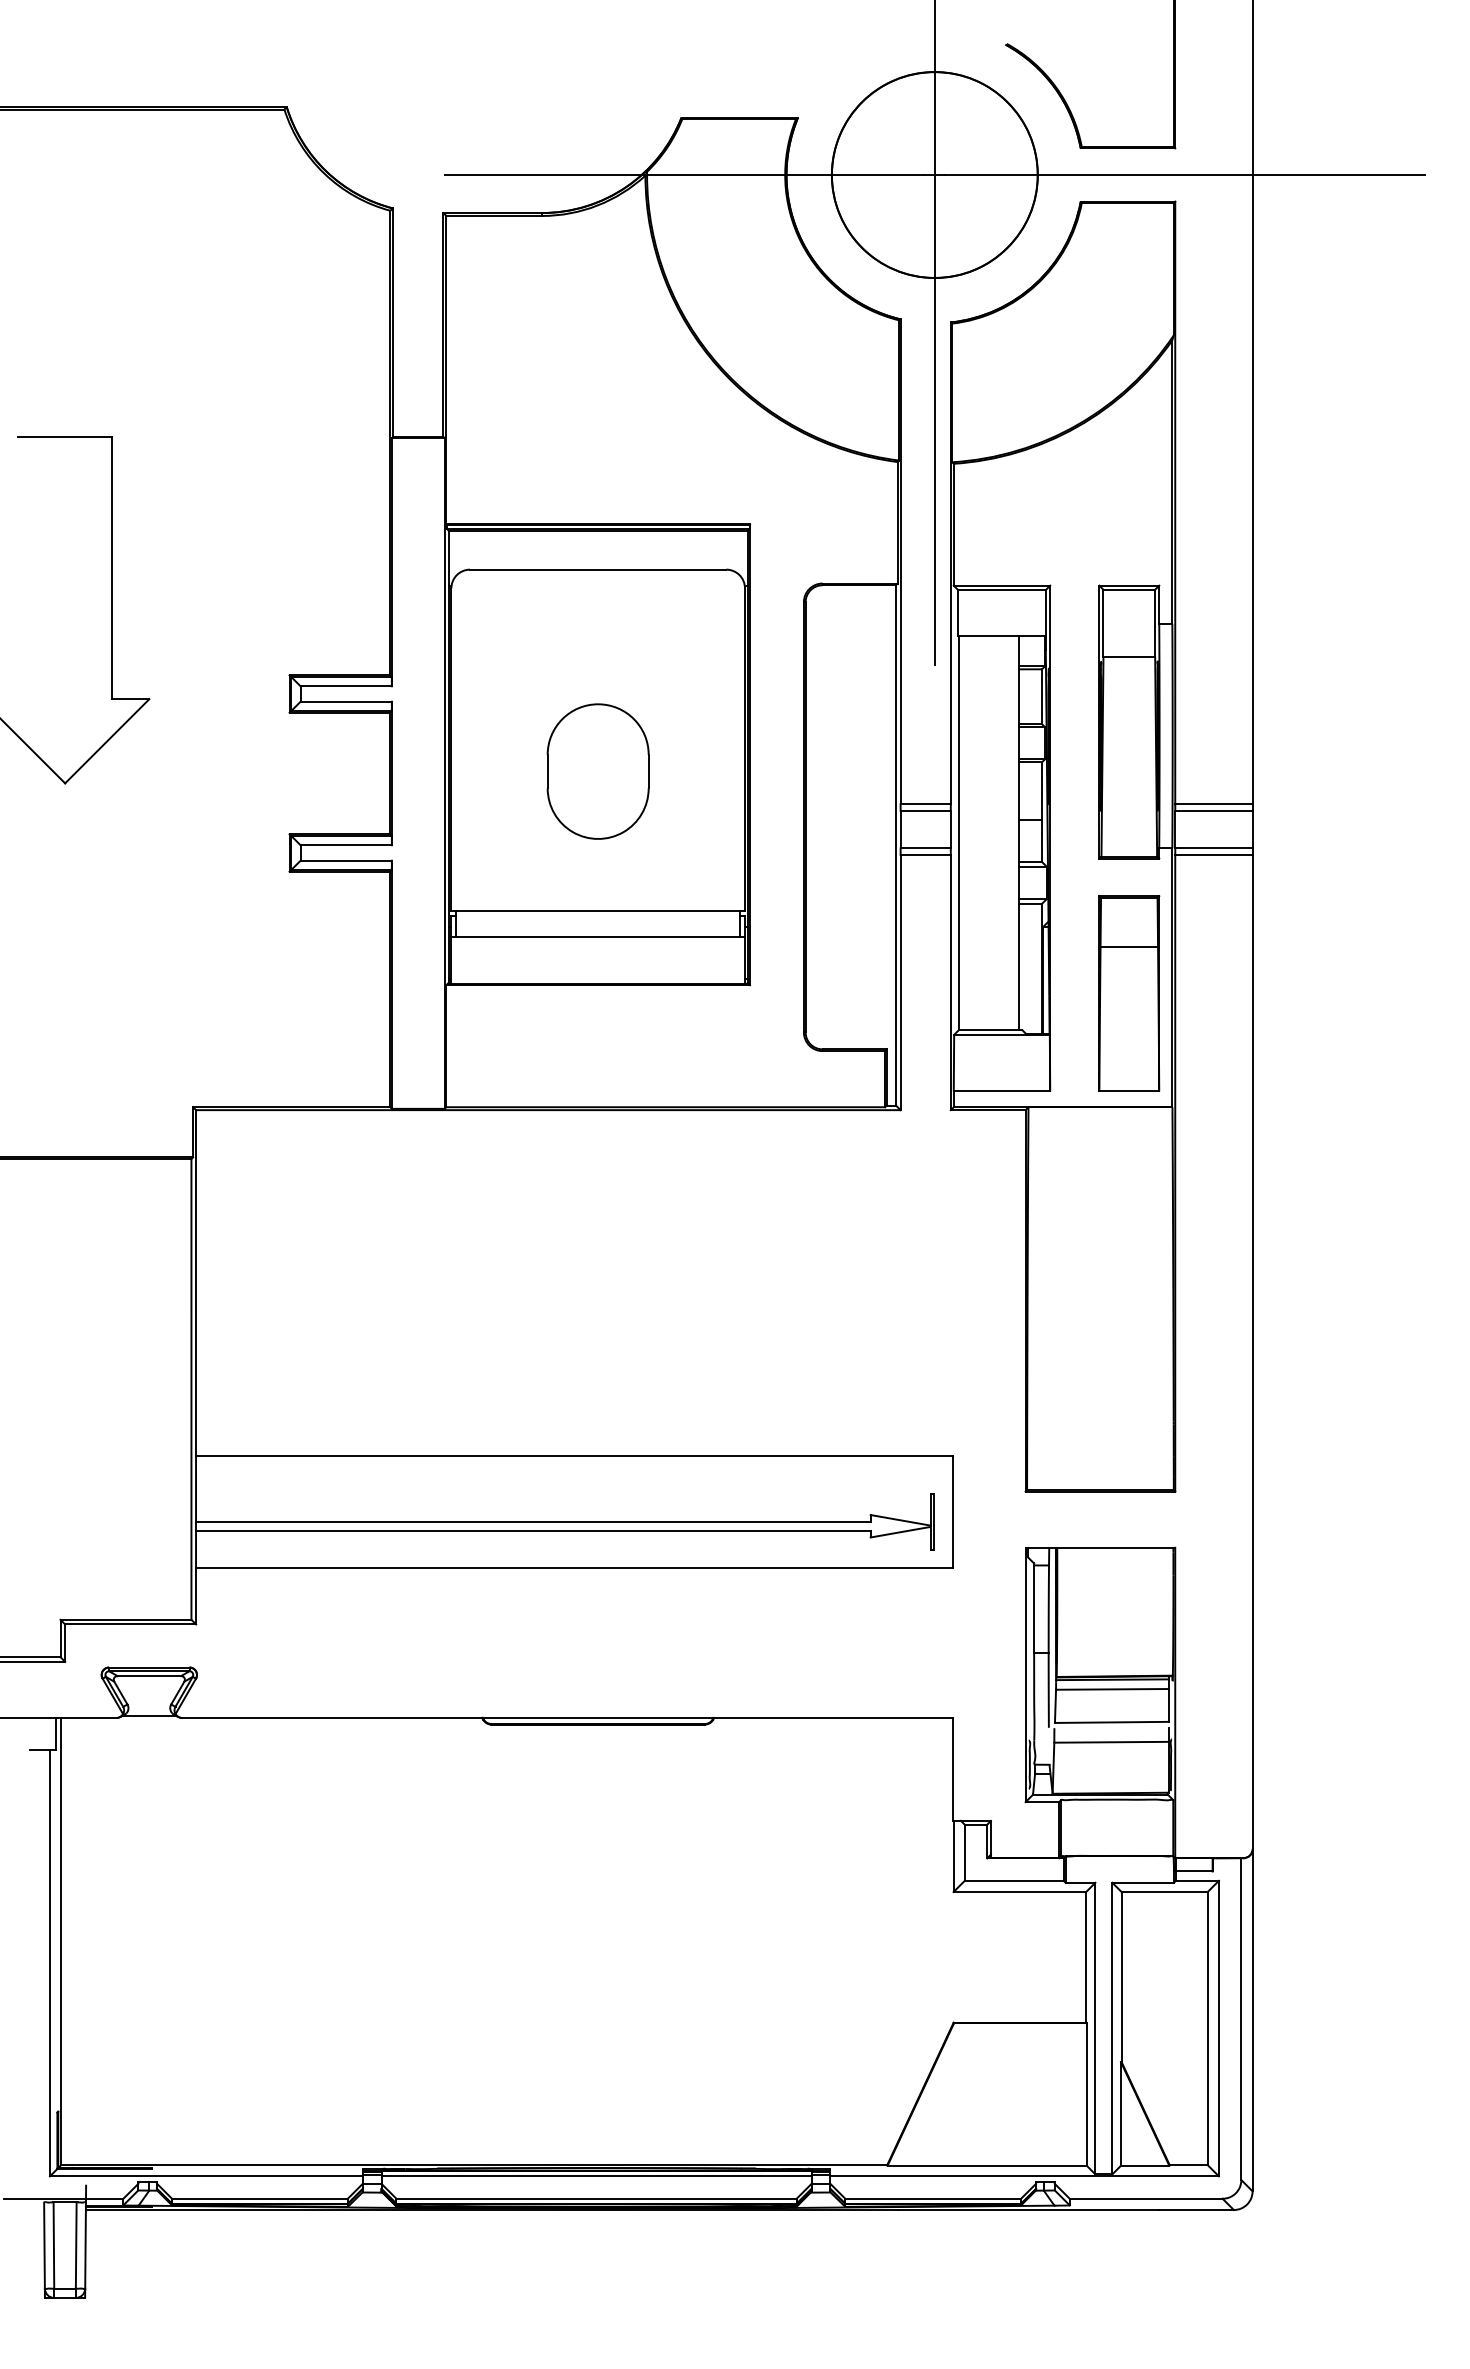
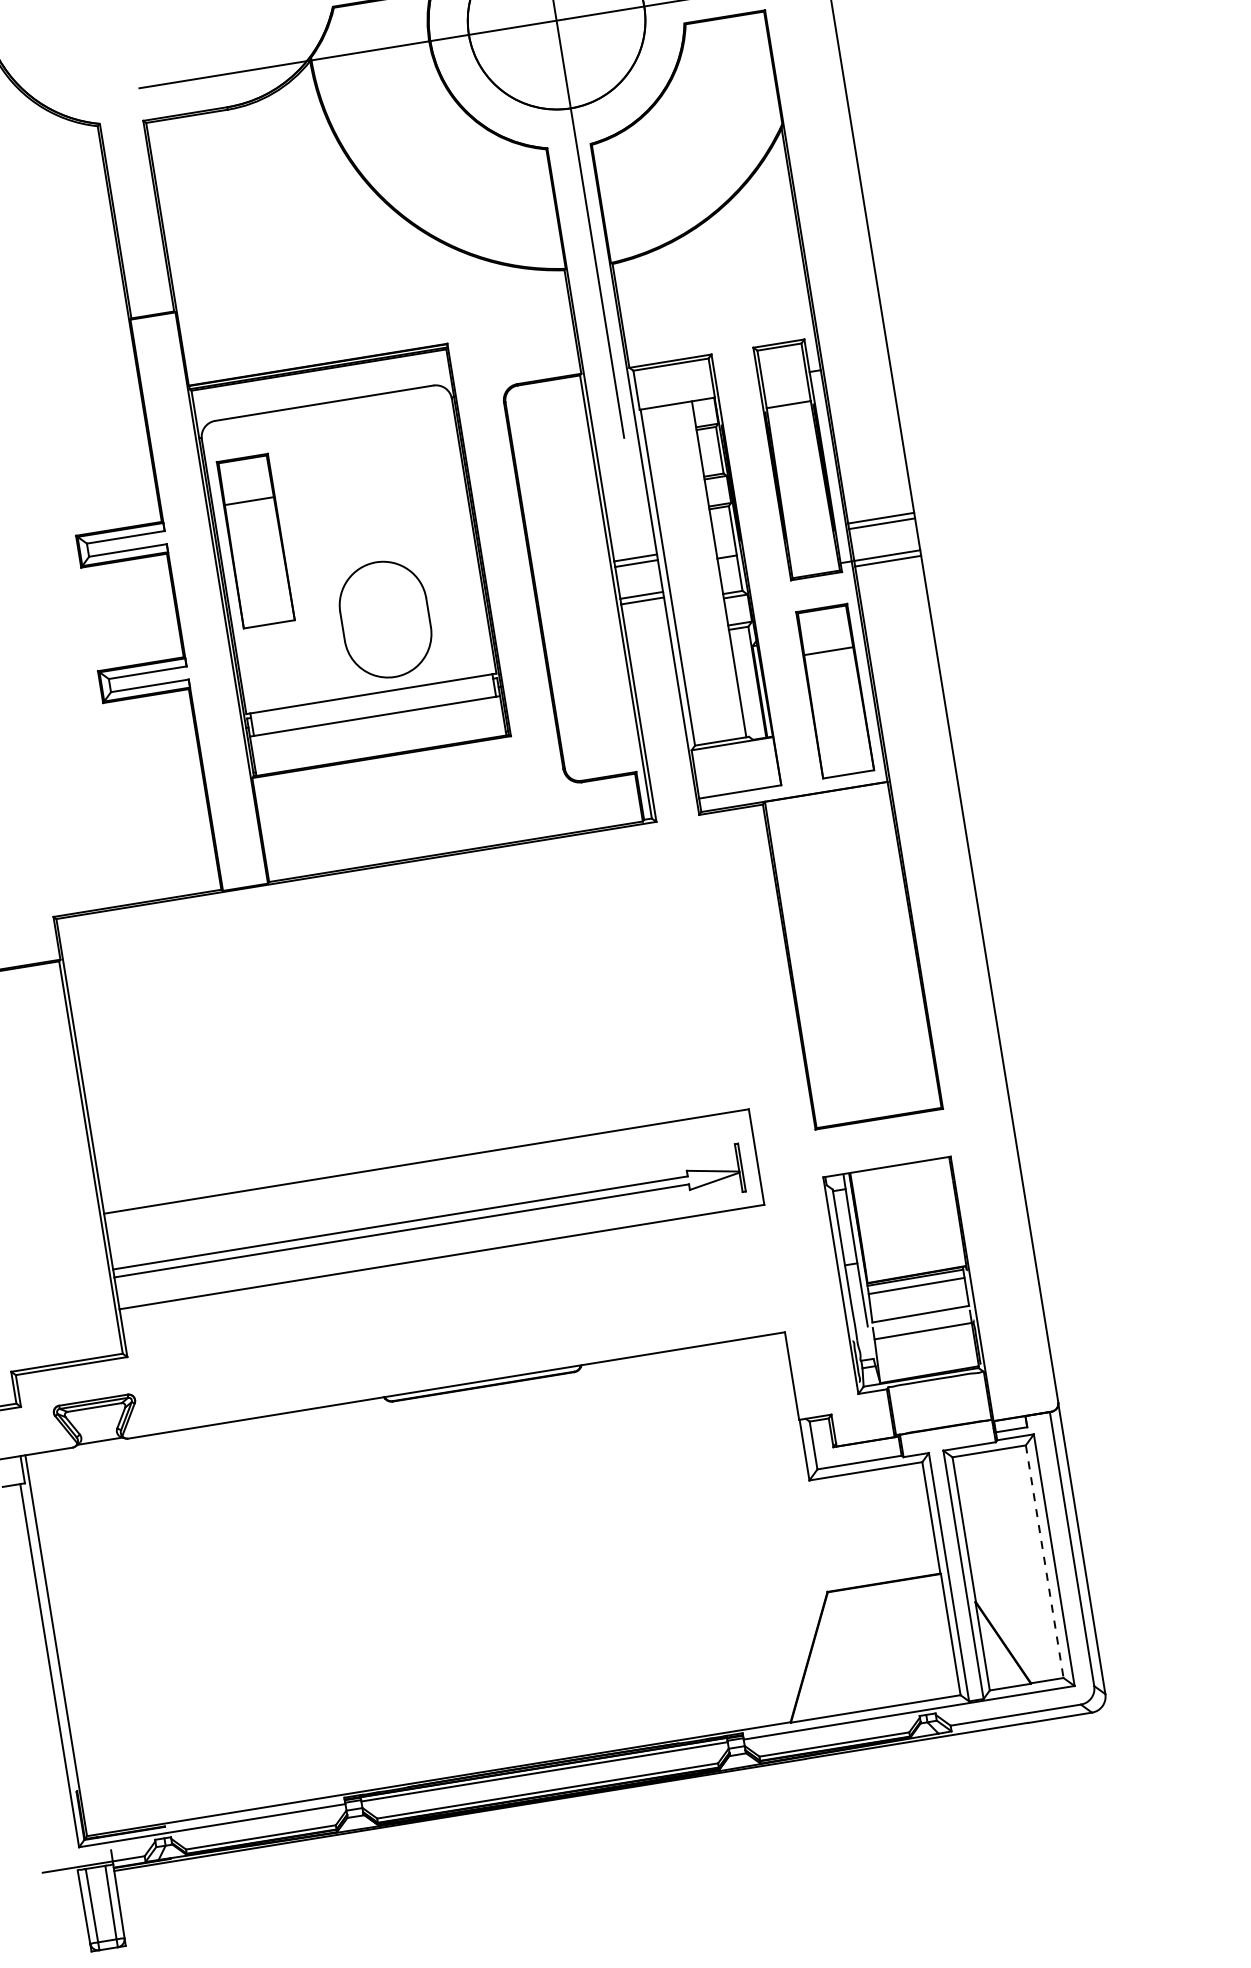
part: (494, 714) -> (255, 540), added
part: (597, 771) -> (385, 619), moved
line: (1207, 2028) -> (1044, 1561), solid -> dashed

